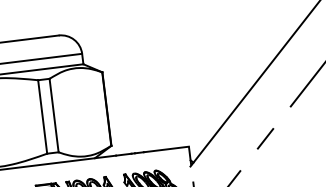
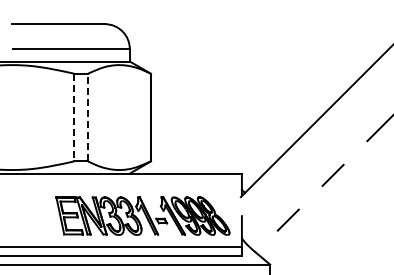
line: (53, 115) -> (87, 117), solid -> dashed
line: (42, 116) -> (74, 117), solid -> dashed

